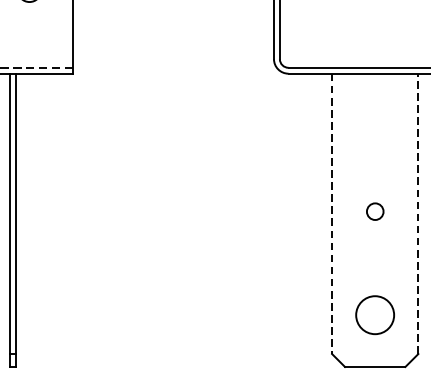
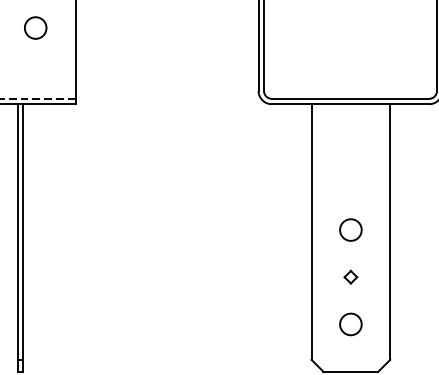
circle: (374, 211) -> (350, 229), size x1.43
line: (332, 214) -> (311, 232), dashed -> solid
line: (418, 214) -> (390, 232), dashed -> solid
part: (374, 262) -> (350, 276), added
circle: (374, 315) -> (350, 324), size x0.62

